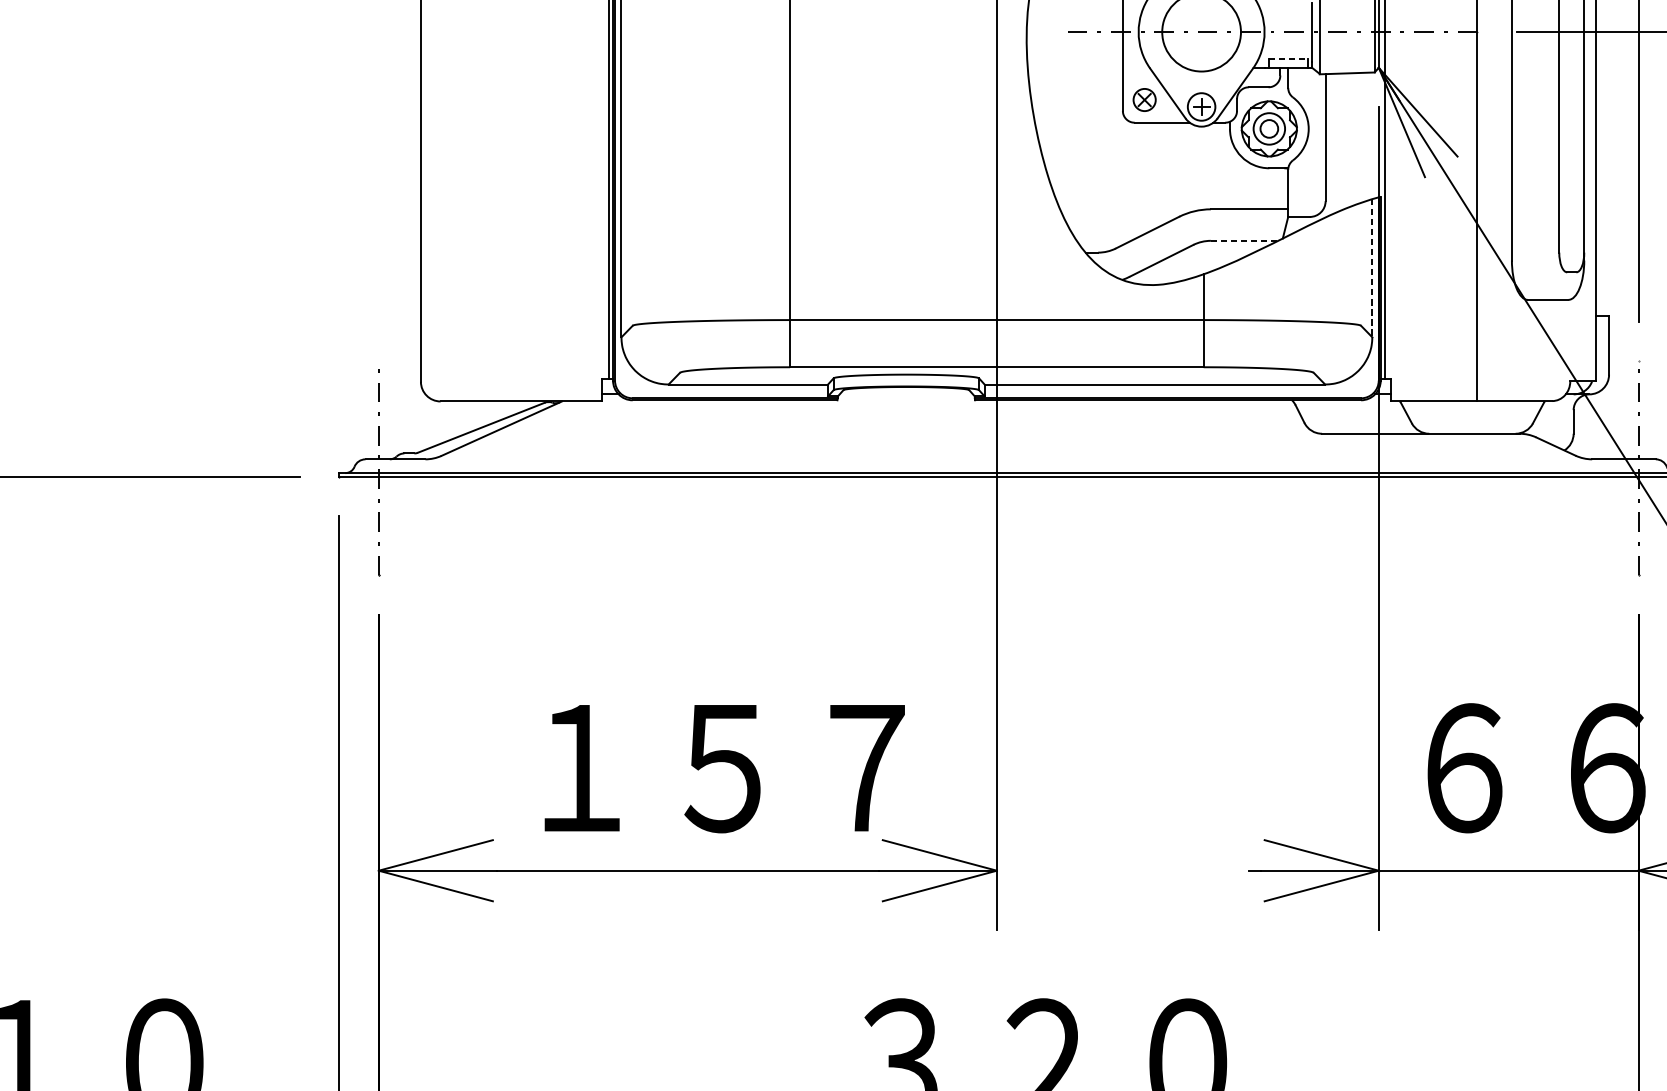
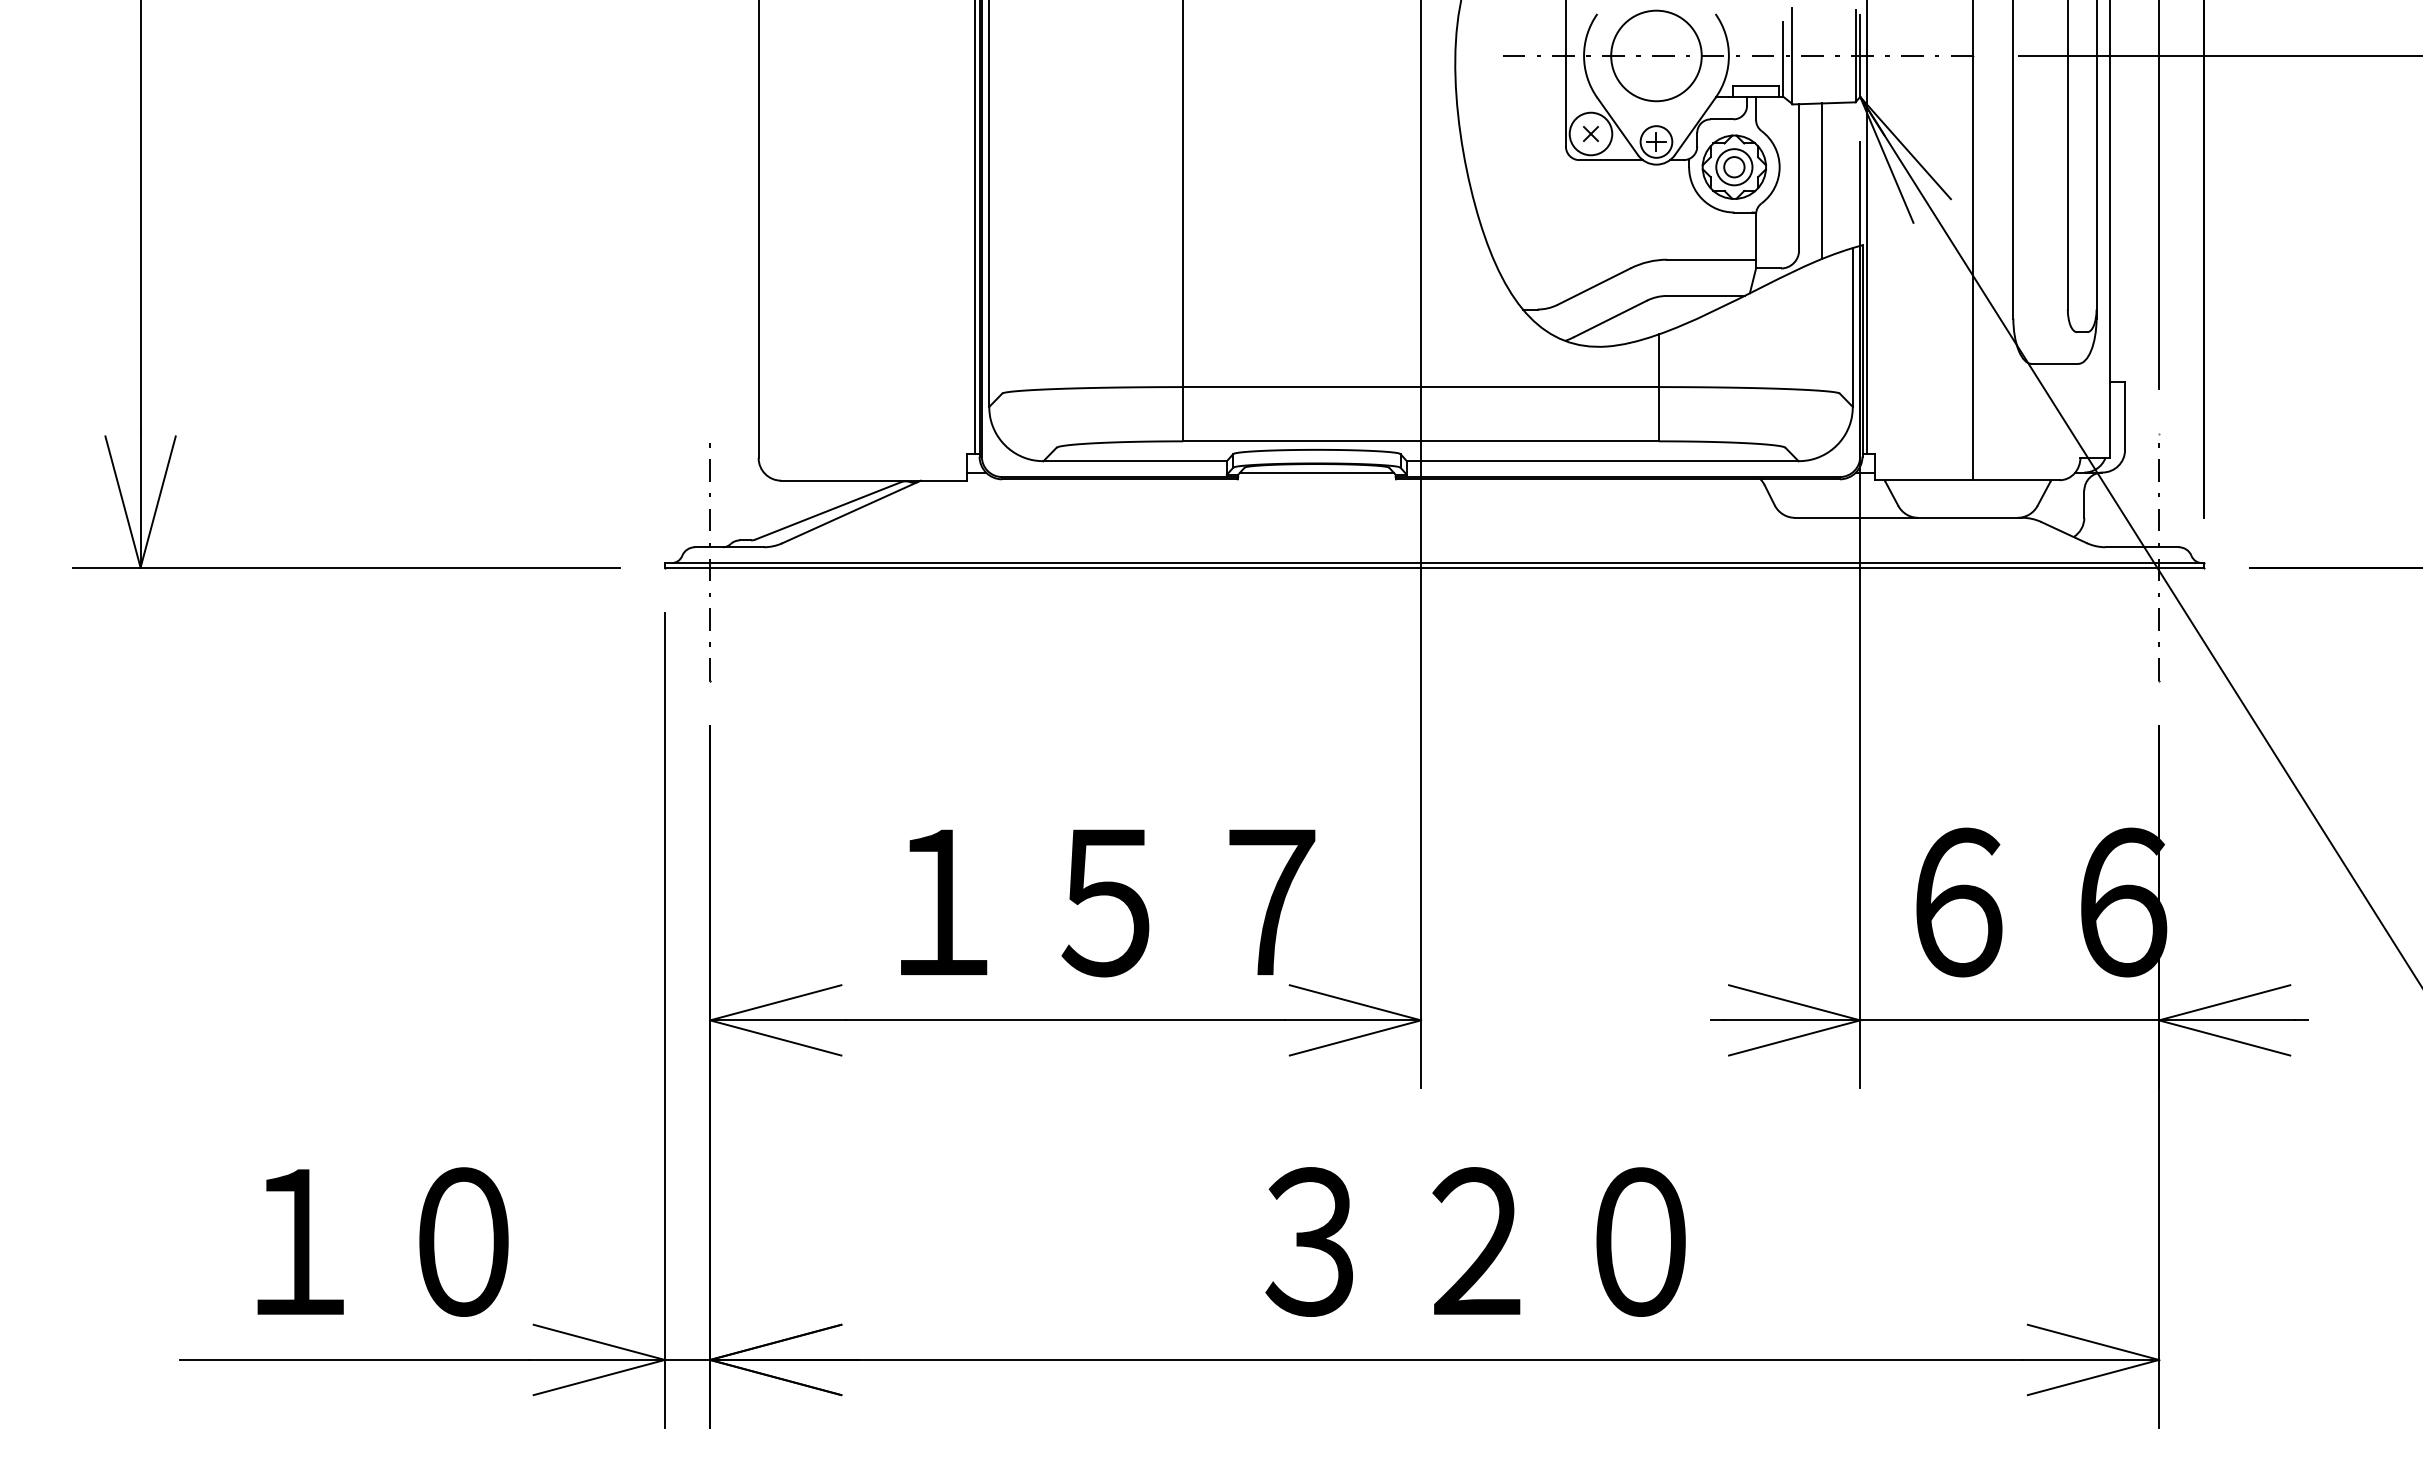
line: (1288, 58) -> (1756, 86), dashed -> solid
circle: (1144, 99) -> (1590, 133), size x1.67
line: (1345, 141) -> (1821, 181), added
line: (1244, 240) -> (1705, 295), dashed -> solid
line: (1372, 269) -> (1852, 328), dashed -> solid
line: (905, 394) -> (1316, 472), added

